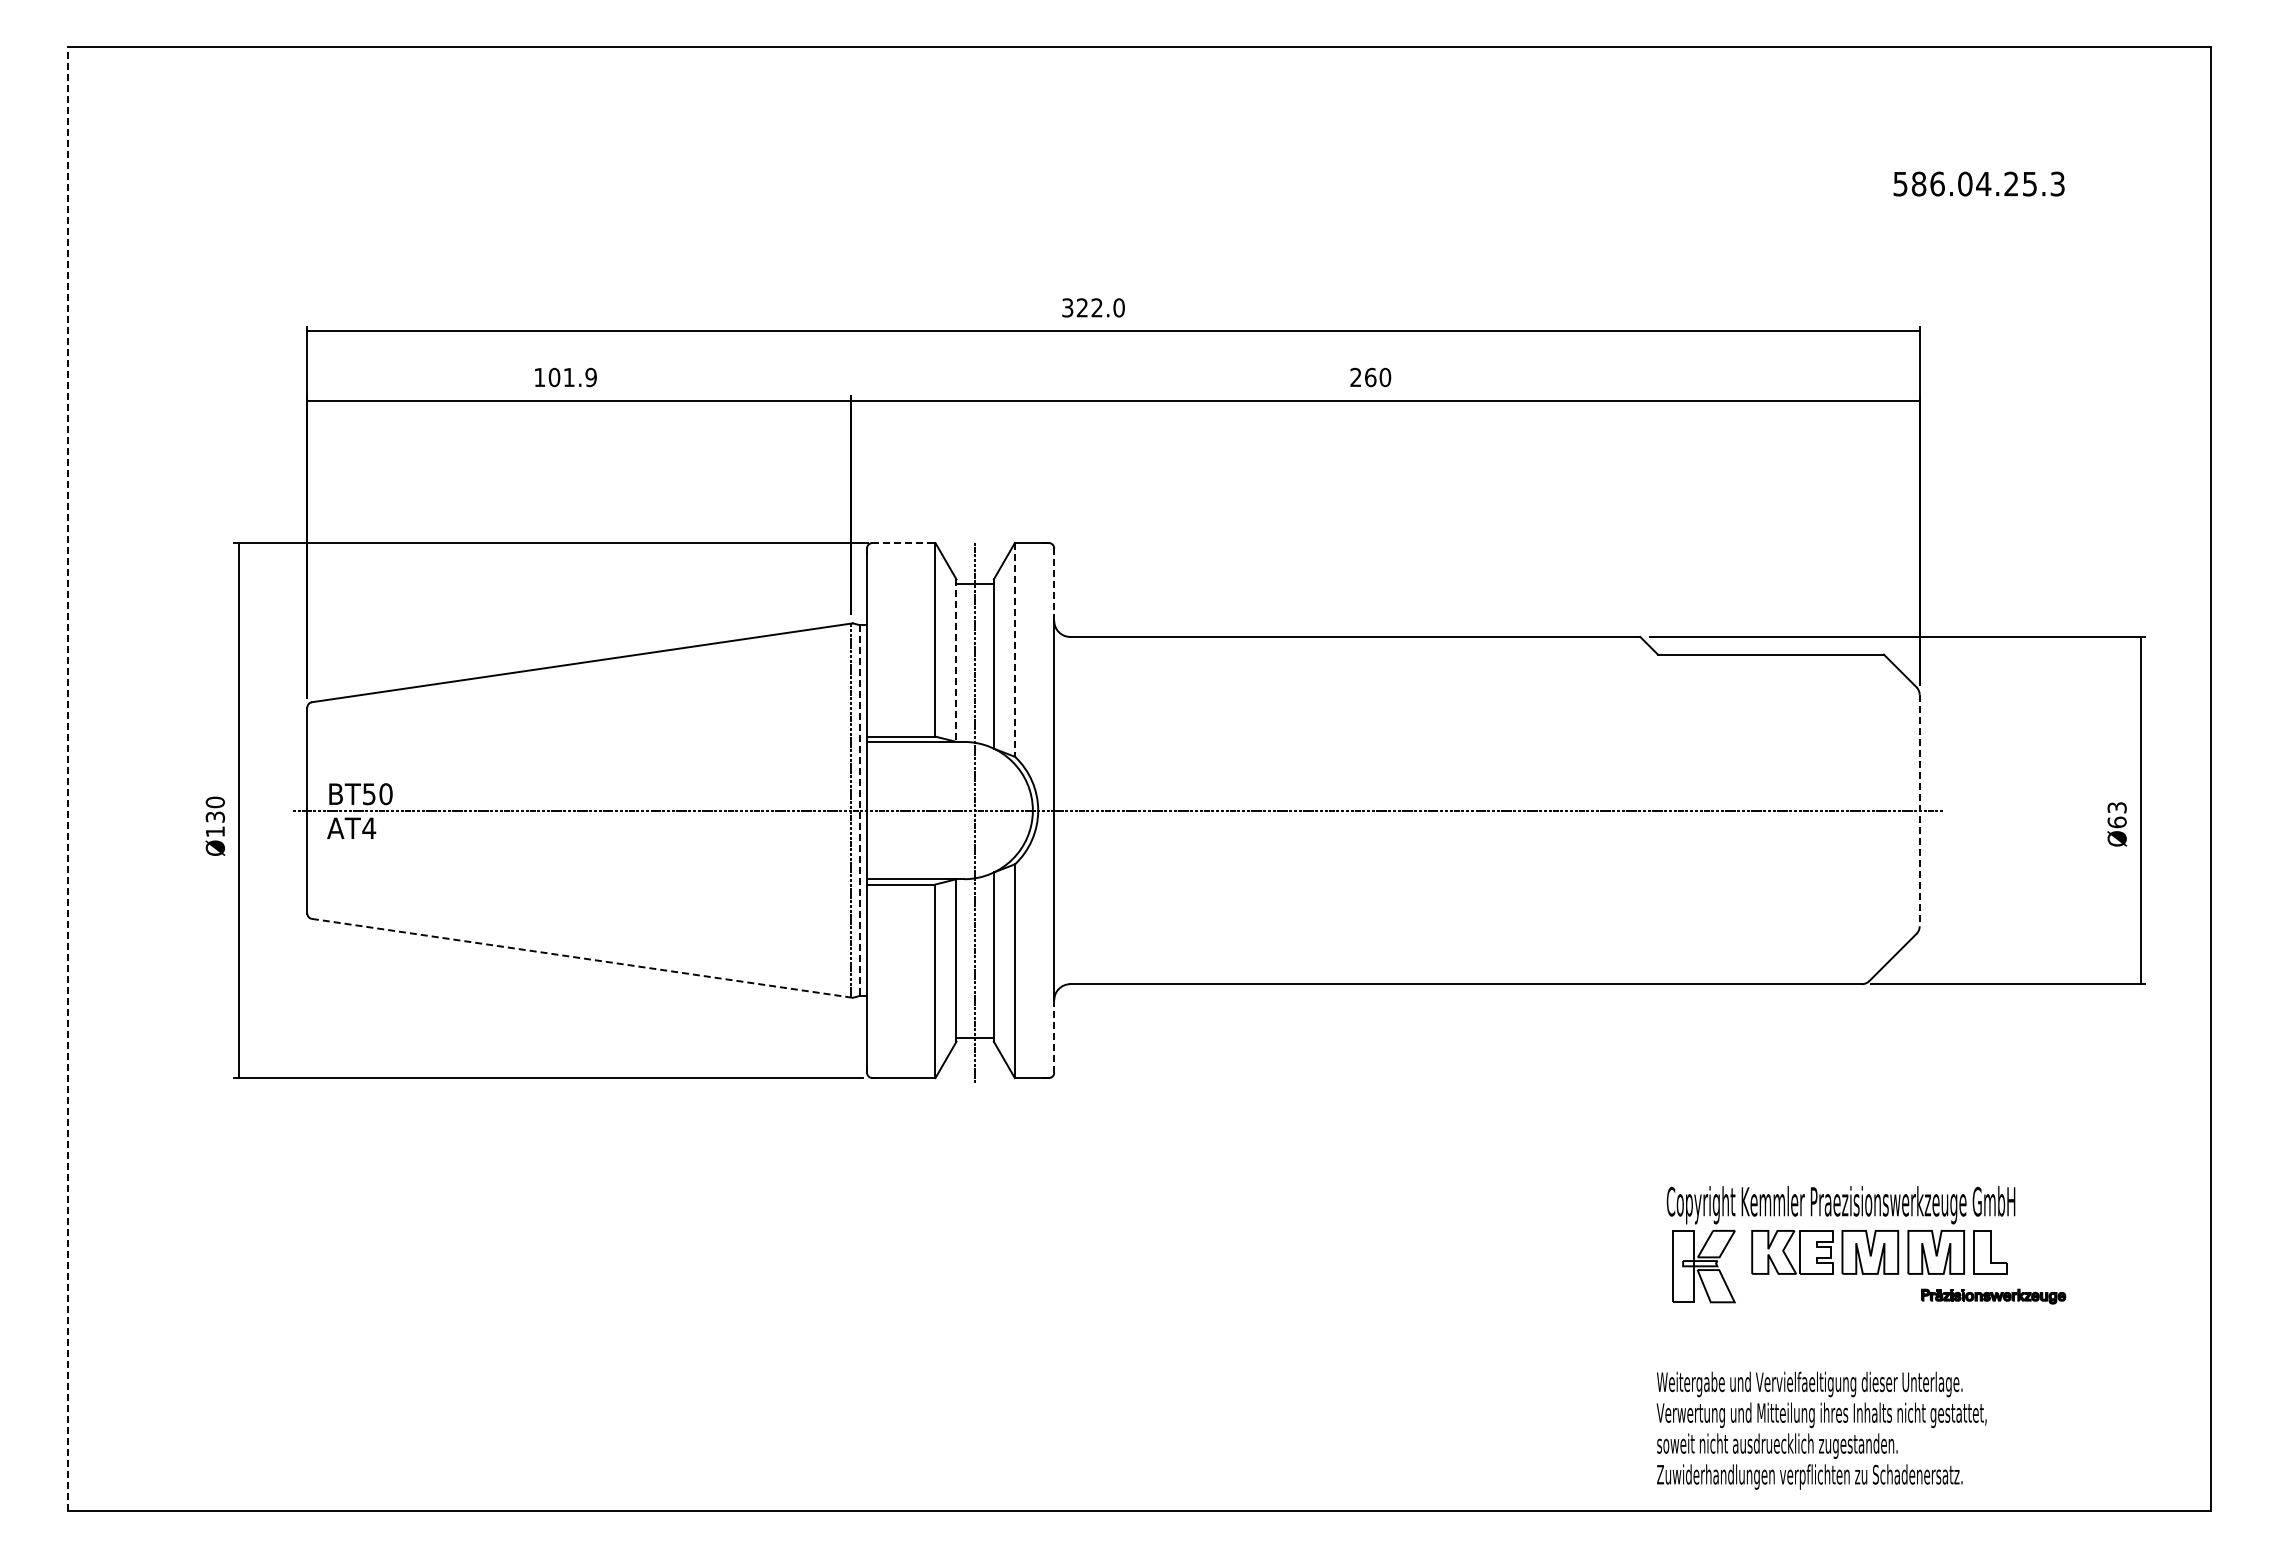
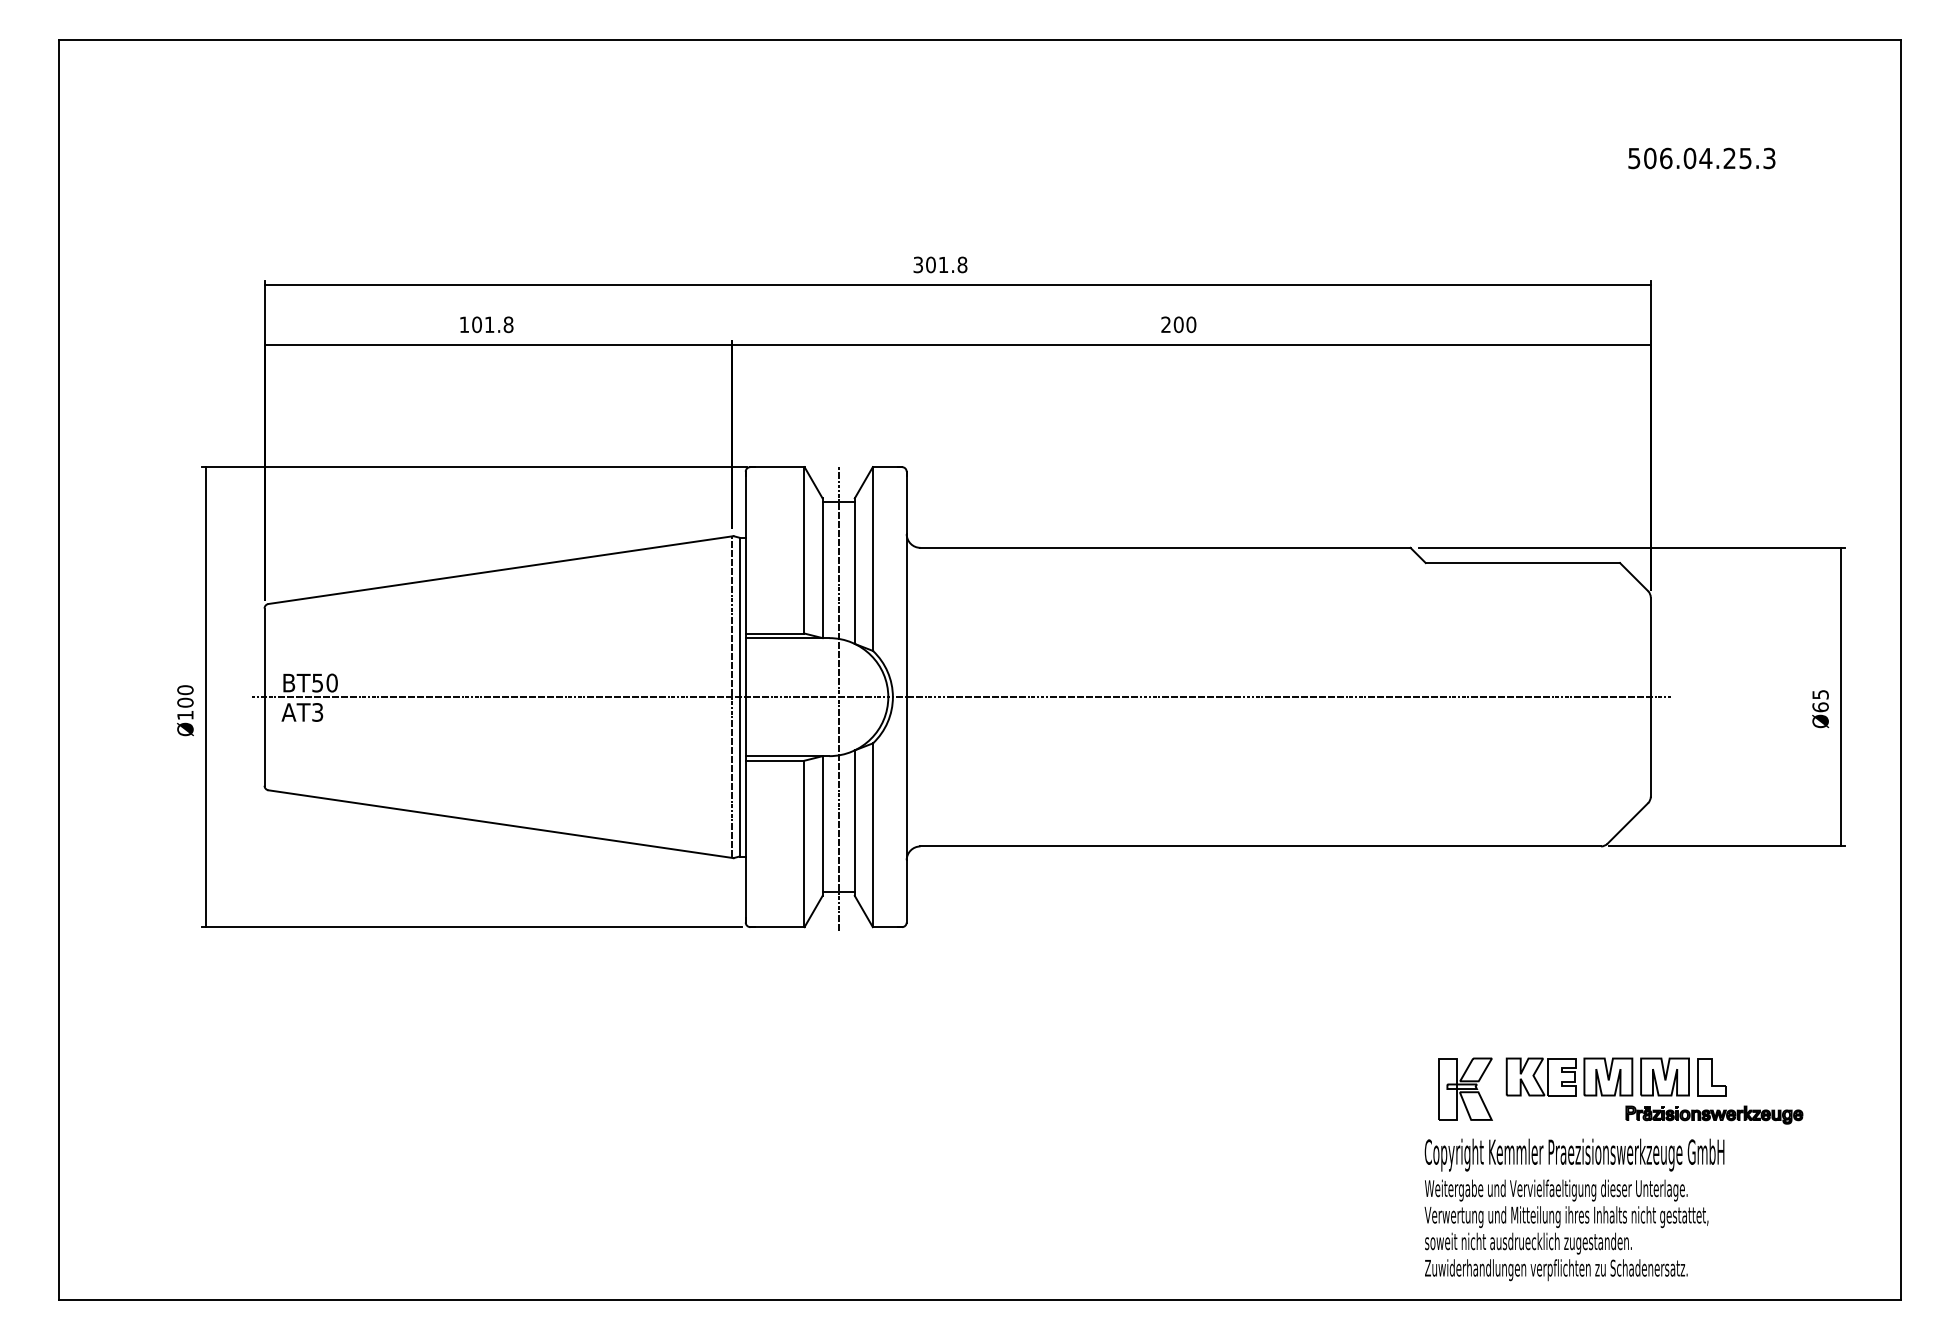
text: (1918, 184) -> (1649, 158), 586.04.25.3 -> 506.04.25.3
text: (1100, 307) -> (946, 264), 322.0 -> 301.8
text: (1370, 376) -> (1178, 323), 260 -> 200
text: (590, 377) -> (507, 324), 101.9 -> 101.8
line: (903, 543) -> (777, 467), dashed -> solid
line: (1054, 585) -> (906, 503), dashed -> solid
line: (1015, 649) -> (873, 558), dashed -> solid
line: (956, 661) -> (822, 568), dashed -> solid
line: (68, 778) -> (59, 669), dashed -> solid
text: (2116, 807) -> (1820, 694), Ø63 -> Ø65
line: (1919, 810) -> (1650, 697), dashed -> solid
line: (859, 811) -> (739, 697), dashed -> solid
text: (214, 816) -> (184, 702), Ø130 -> Ø100
text: (369, 828) -> (317, 712), AT4 -> AT3
line: (582, 958) -> (501, 824), dashed -> solid
line: (1054, 1036) -> (906, 891), dashed -> solid
text: (1840, 1205) -> (1574, 1155), moved
part: (1993, 1296) -> (1714, 1114), size x1.43

